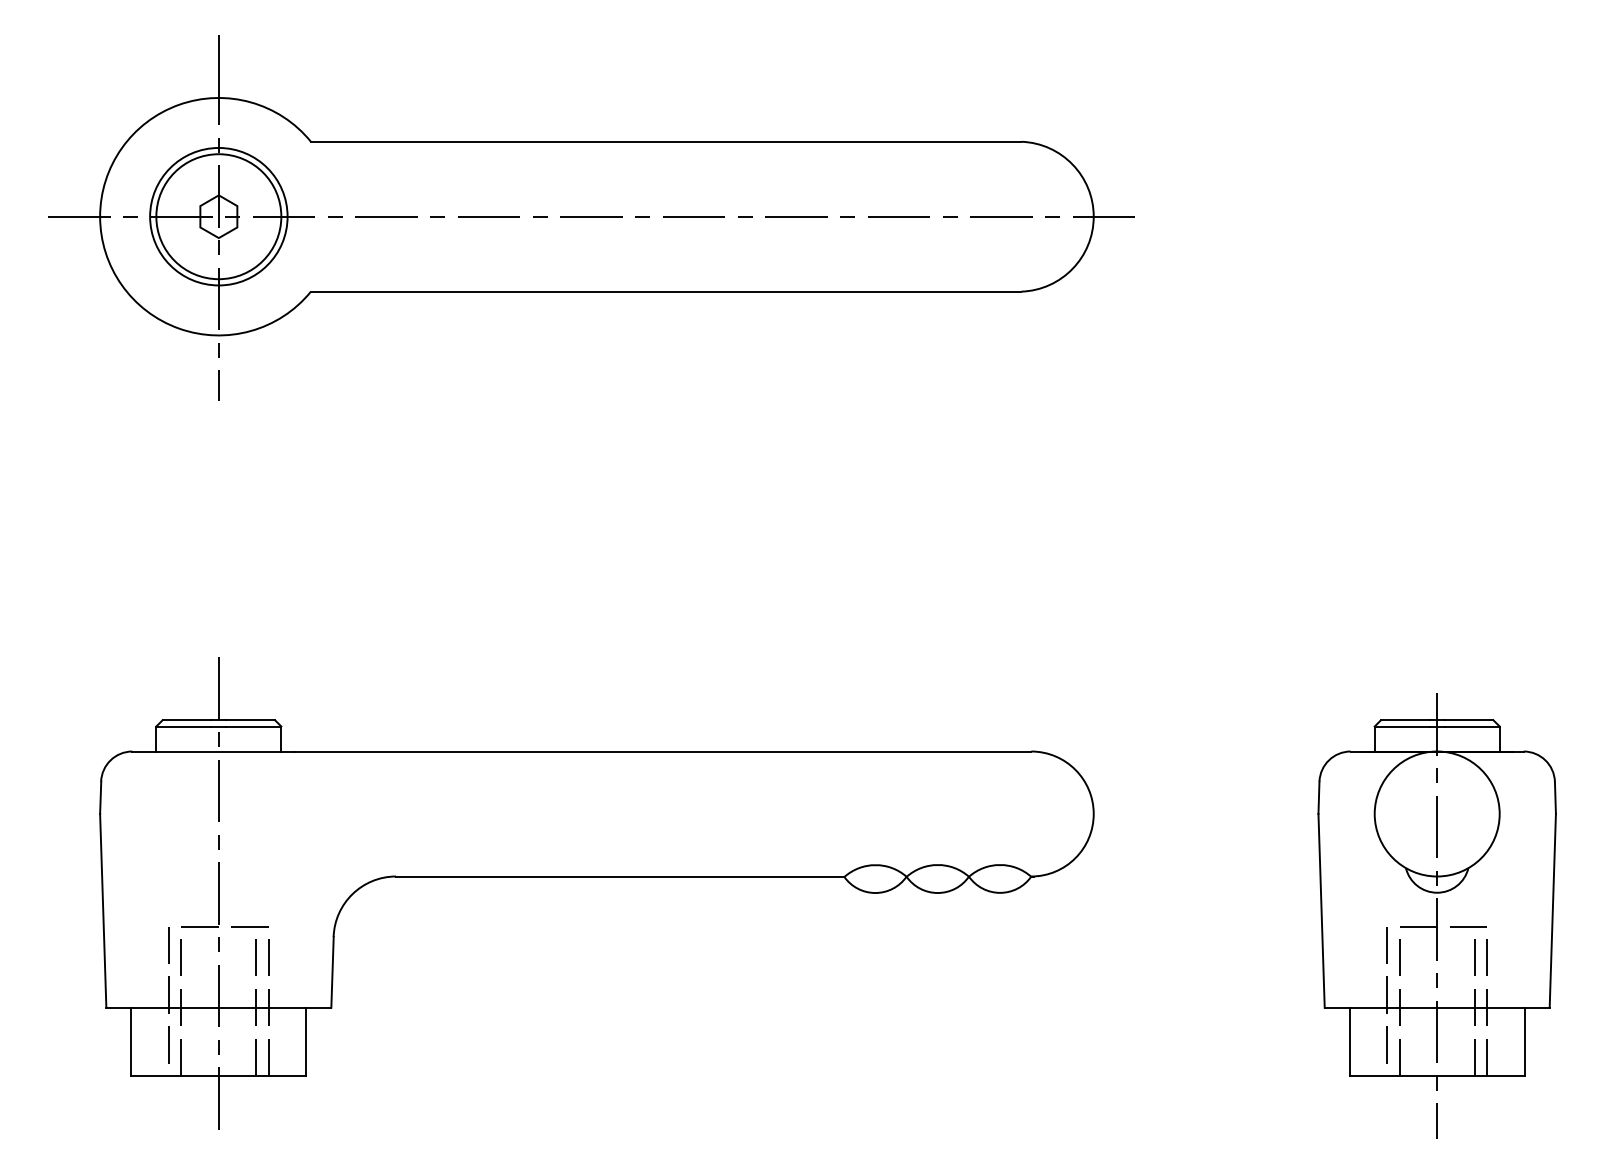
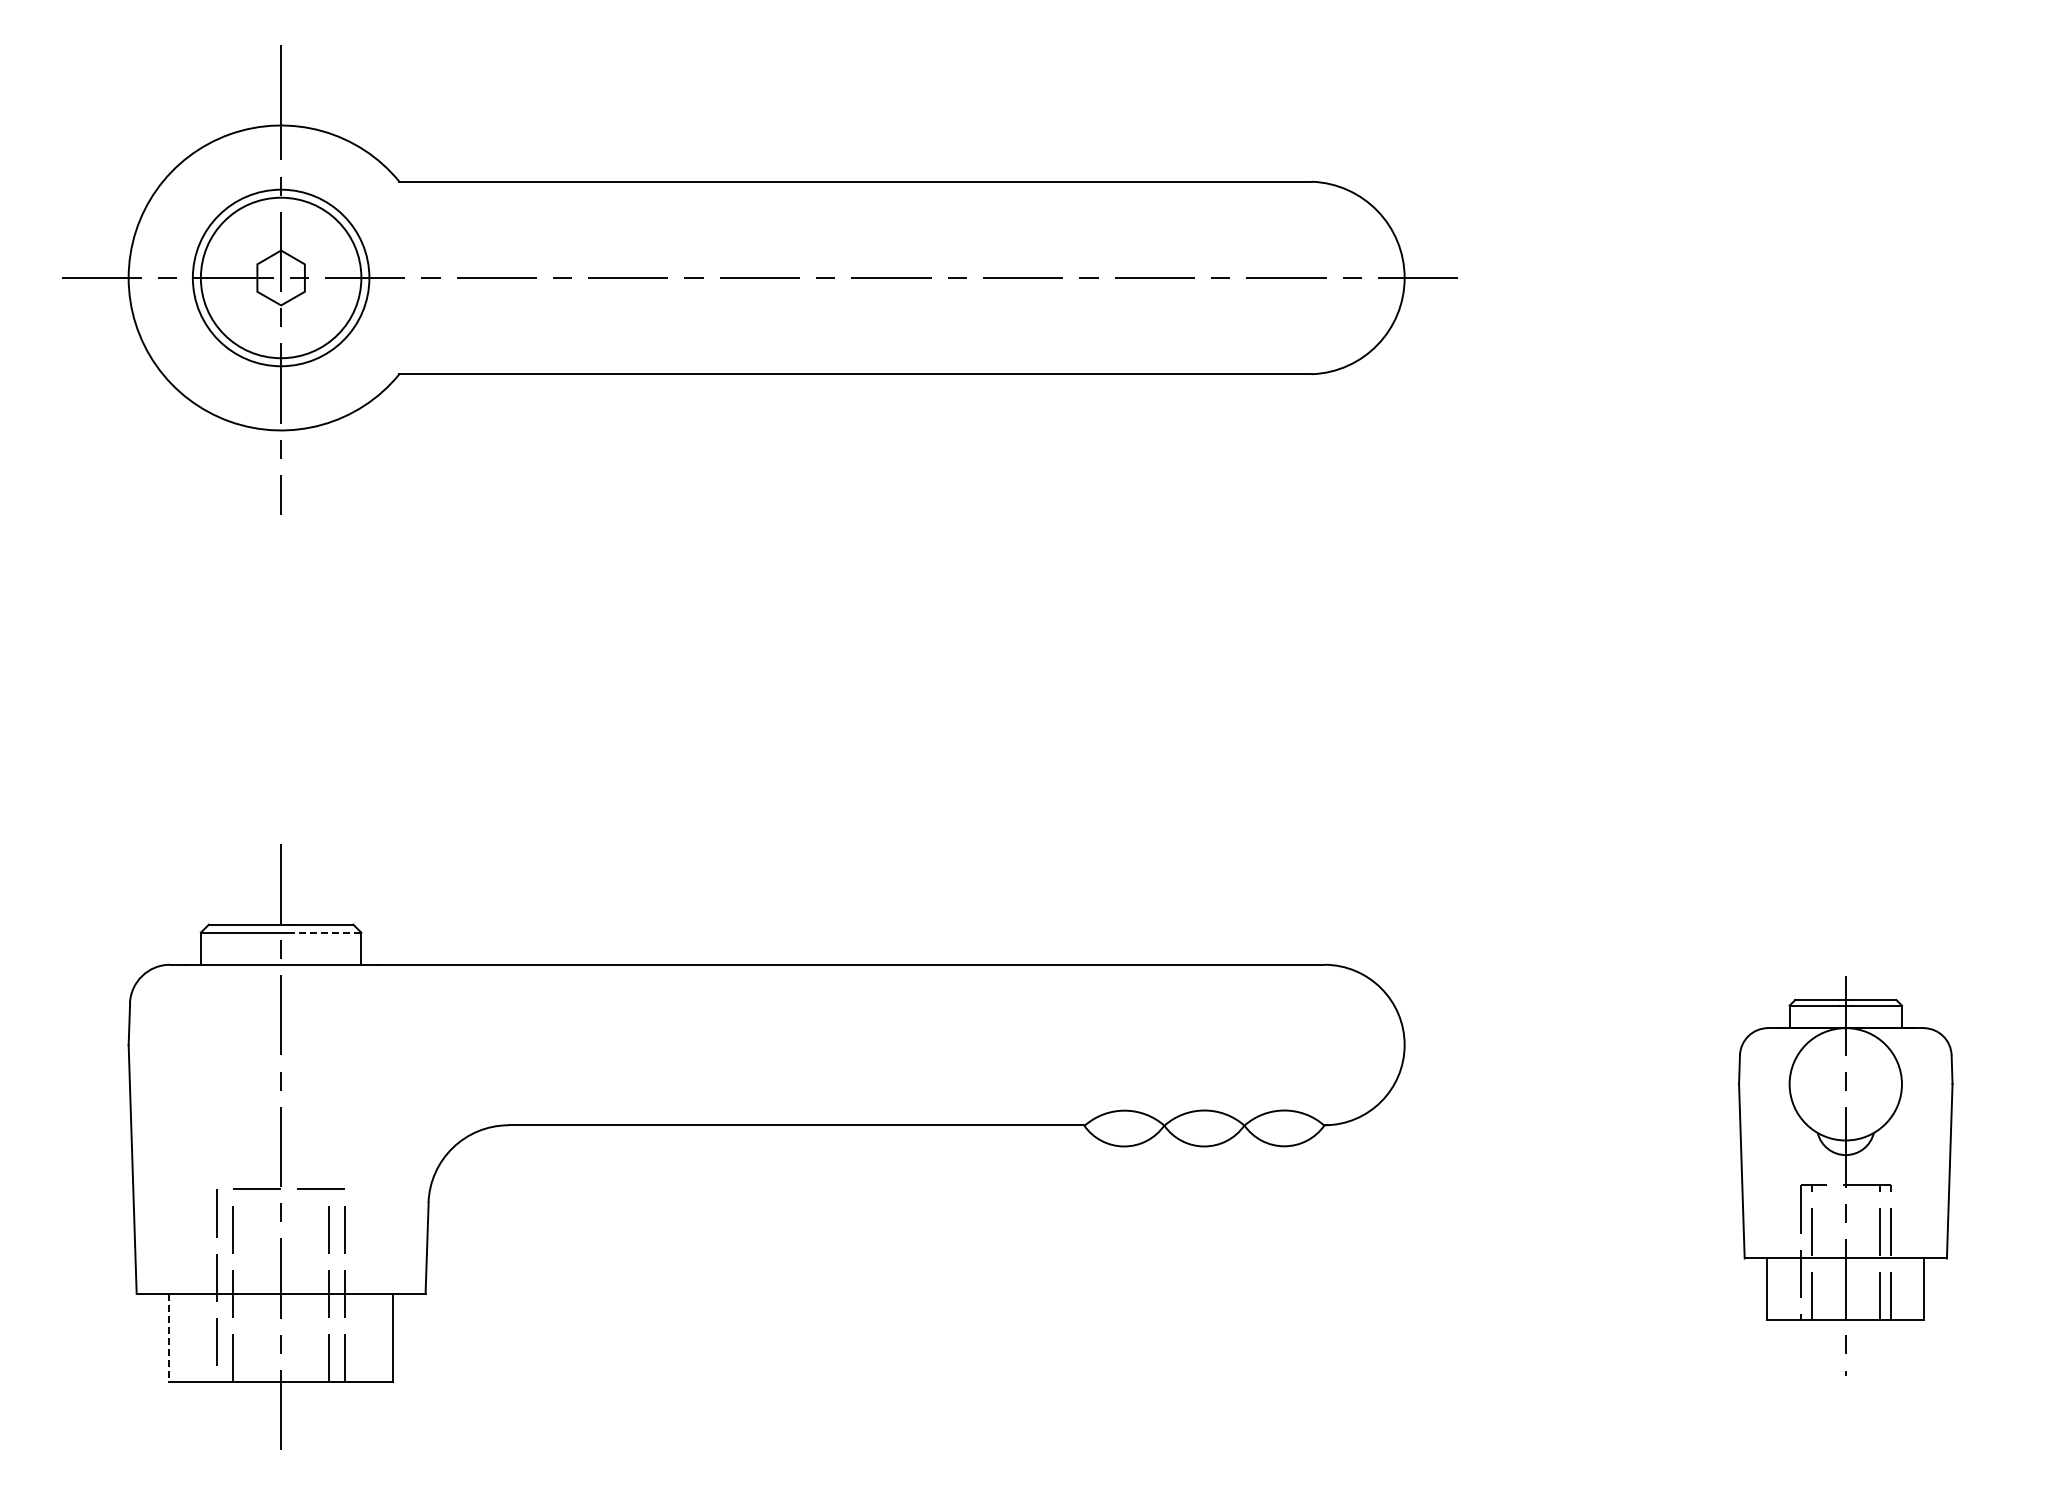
line: (253, 726) -> (325, 932), solid -> dashed
part: (1437, 915) -> (1845, 1175), size x0.7
line: (131, 1042) -> (168, 1338), solid -> dashed

